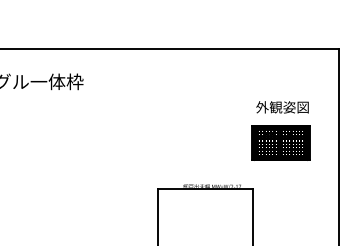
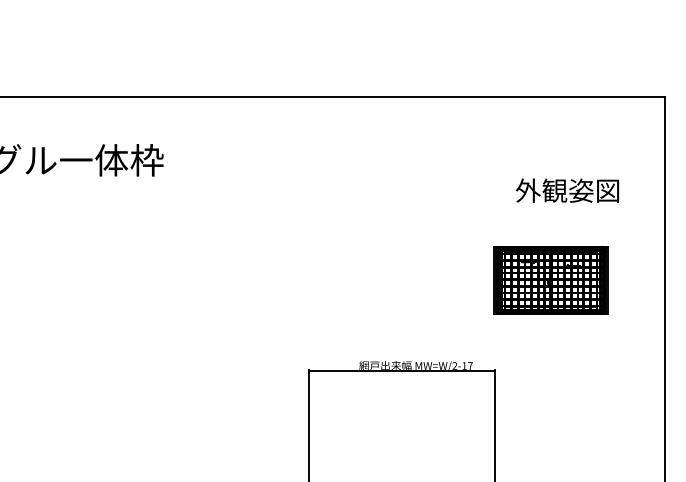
text: (282, 107) -> (567, 190), moved

